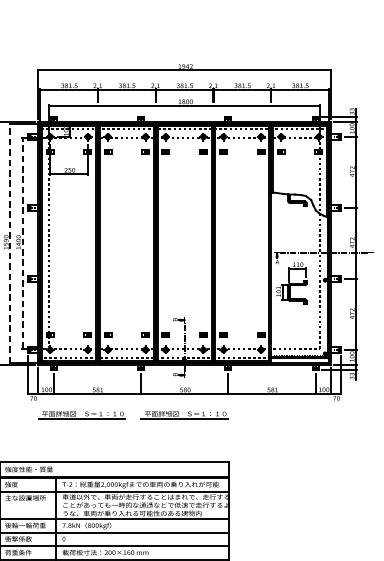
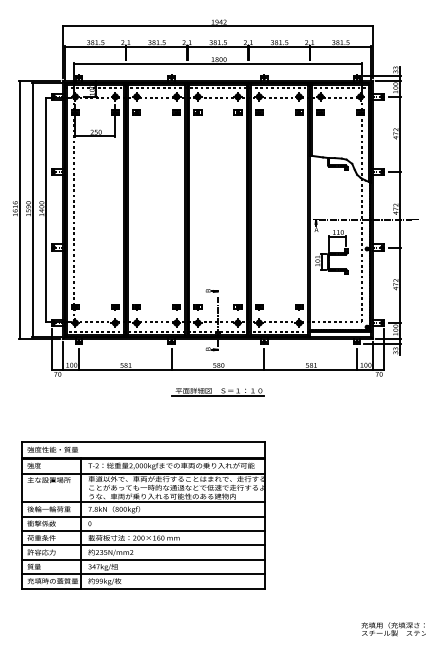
line: (9, 243) -> (32, 209), dashed -> solid
line: (23, 243) -> (46, 209), dashed -> solid
part: (81, 415) -> (108, 392), removed

